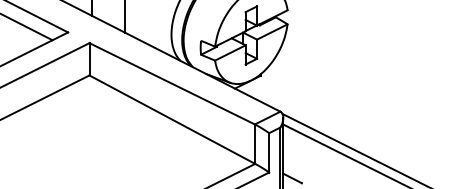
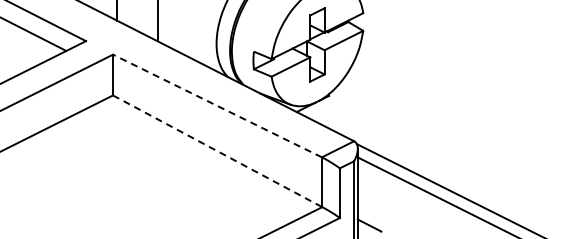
line: (172, 83) -> (217, 105), solid -> dashed
line: (172, 119) -> (217, 151), solid -> dashed

